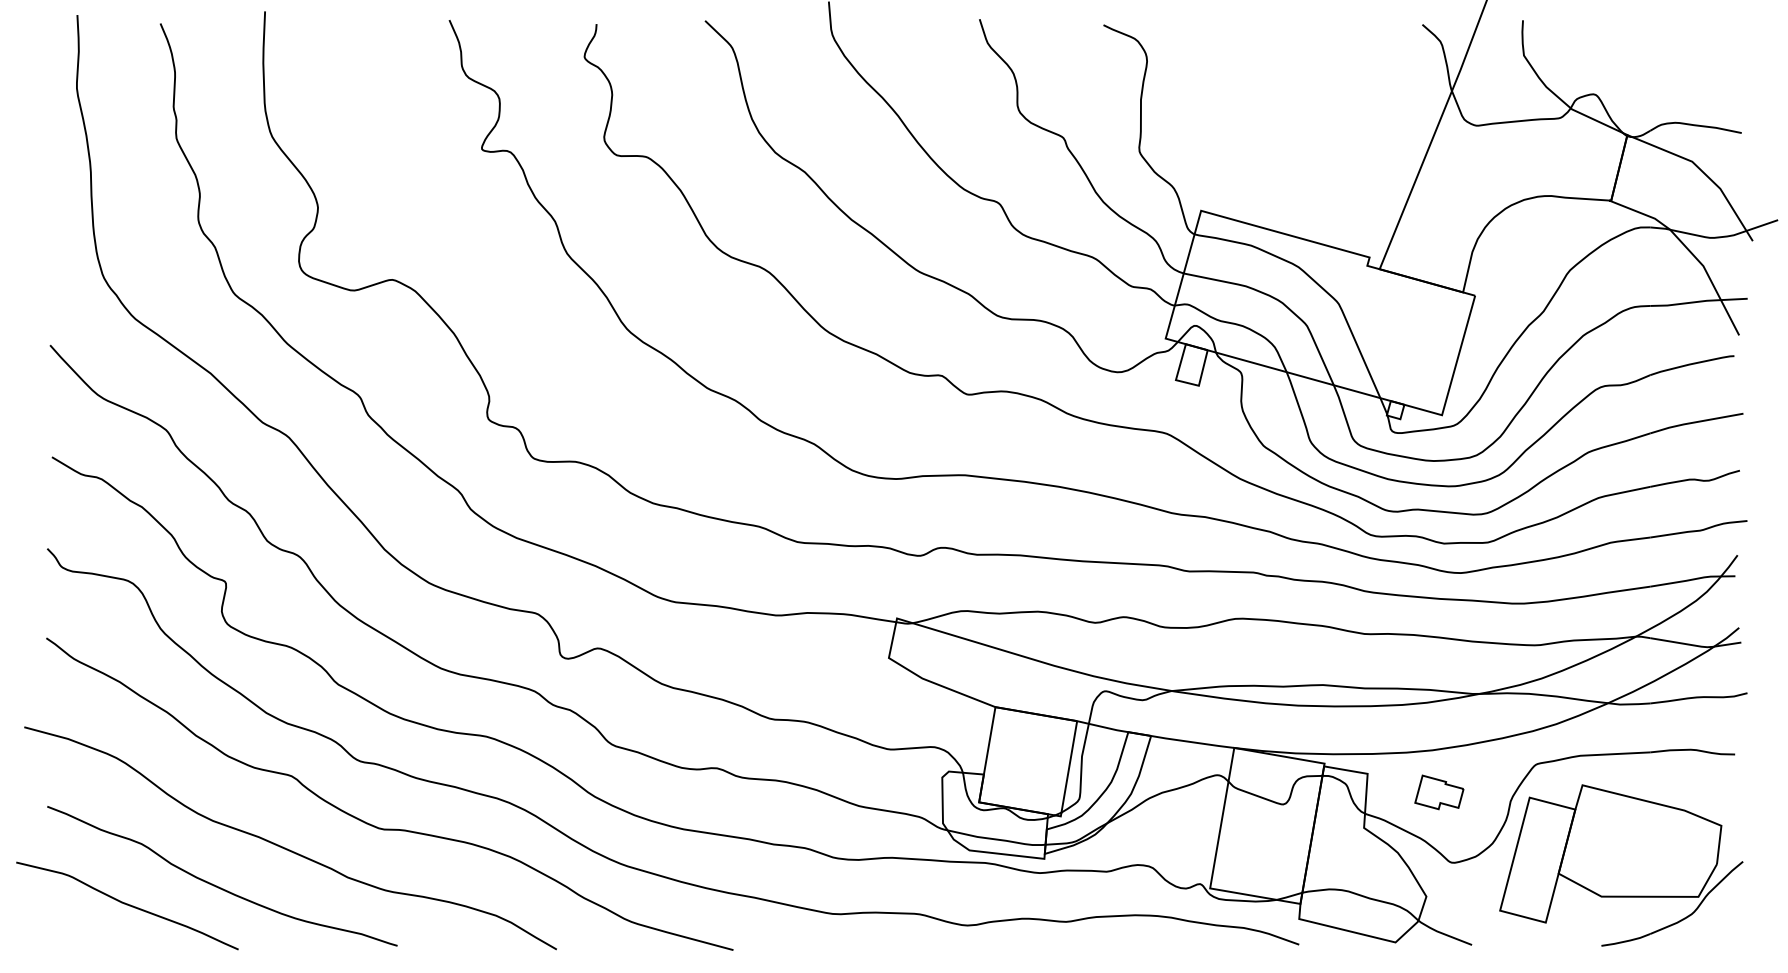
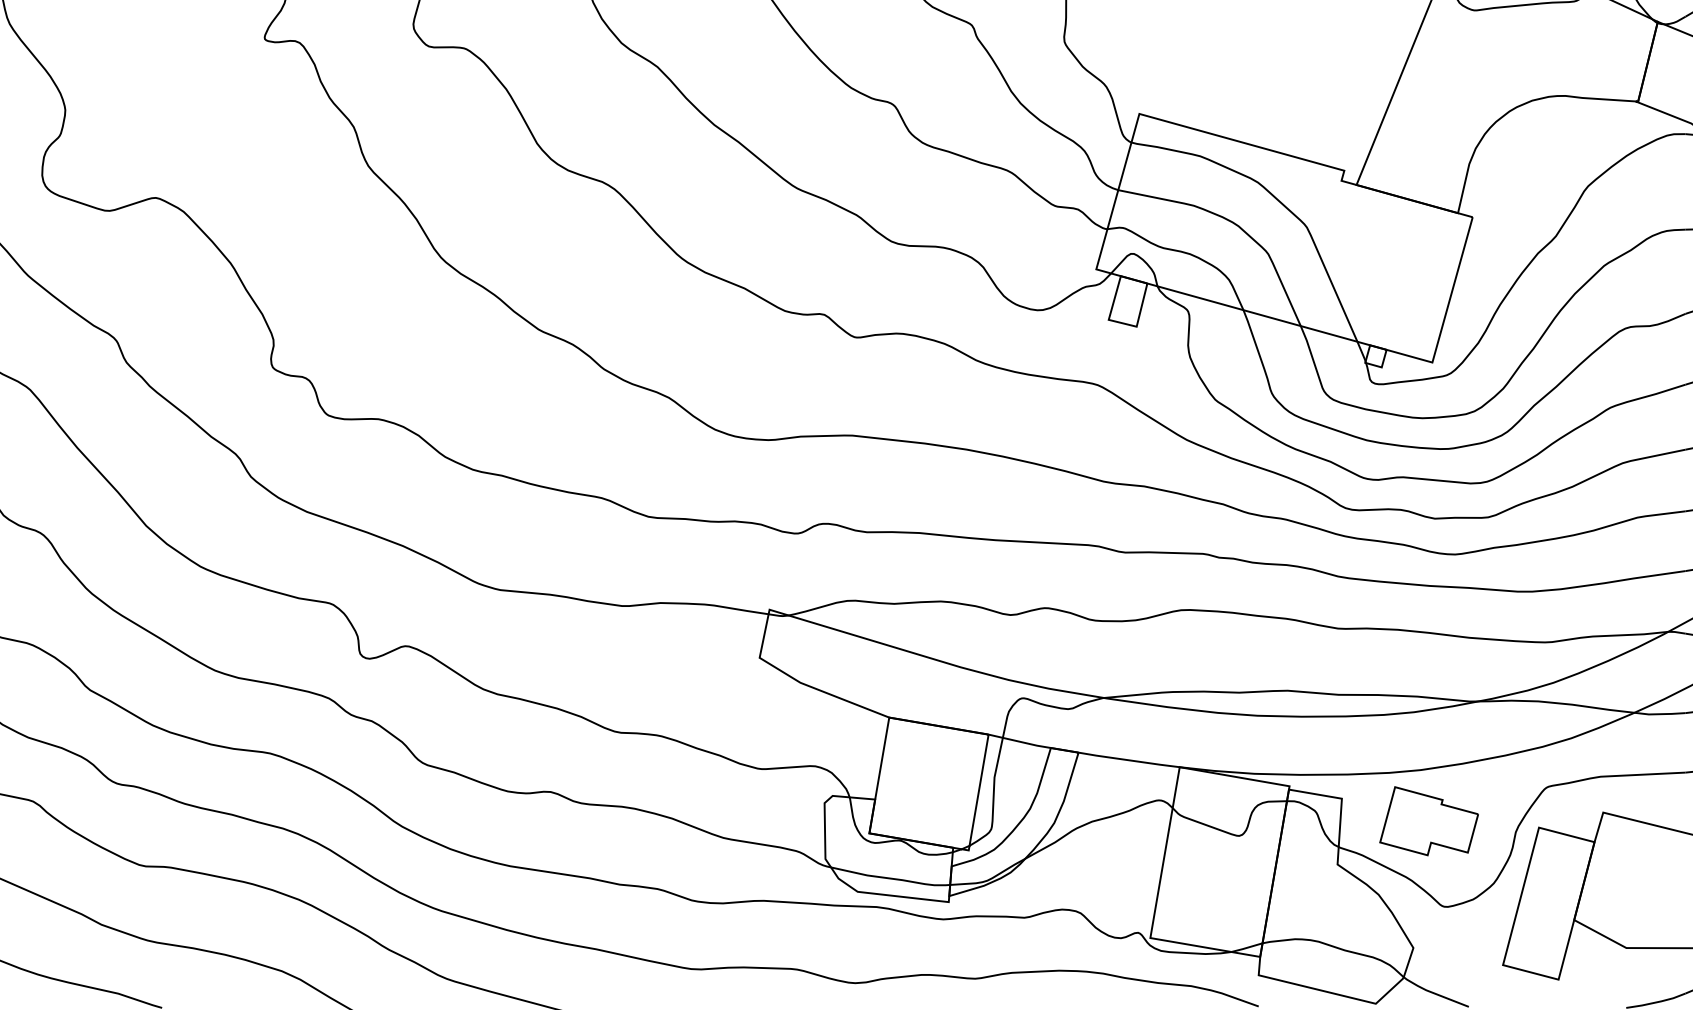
part: (1439, 792) -> (1429, 821), size x1.67

